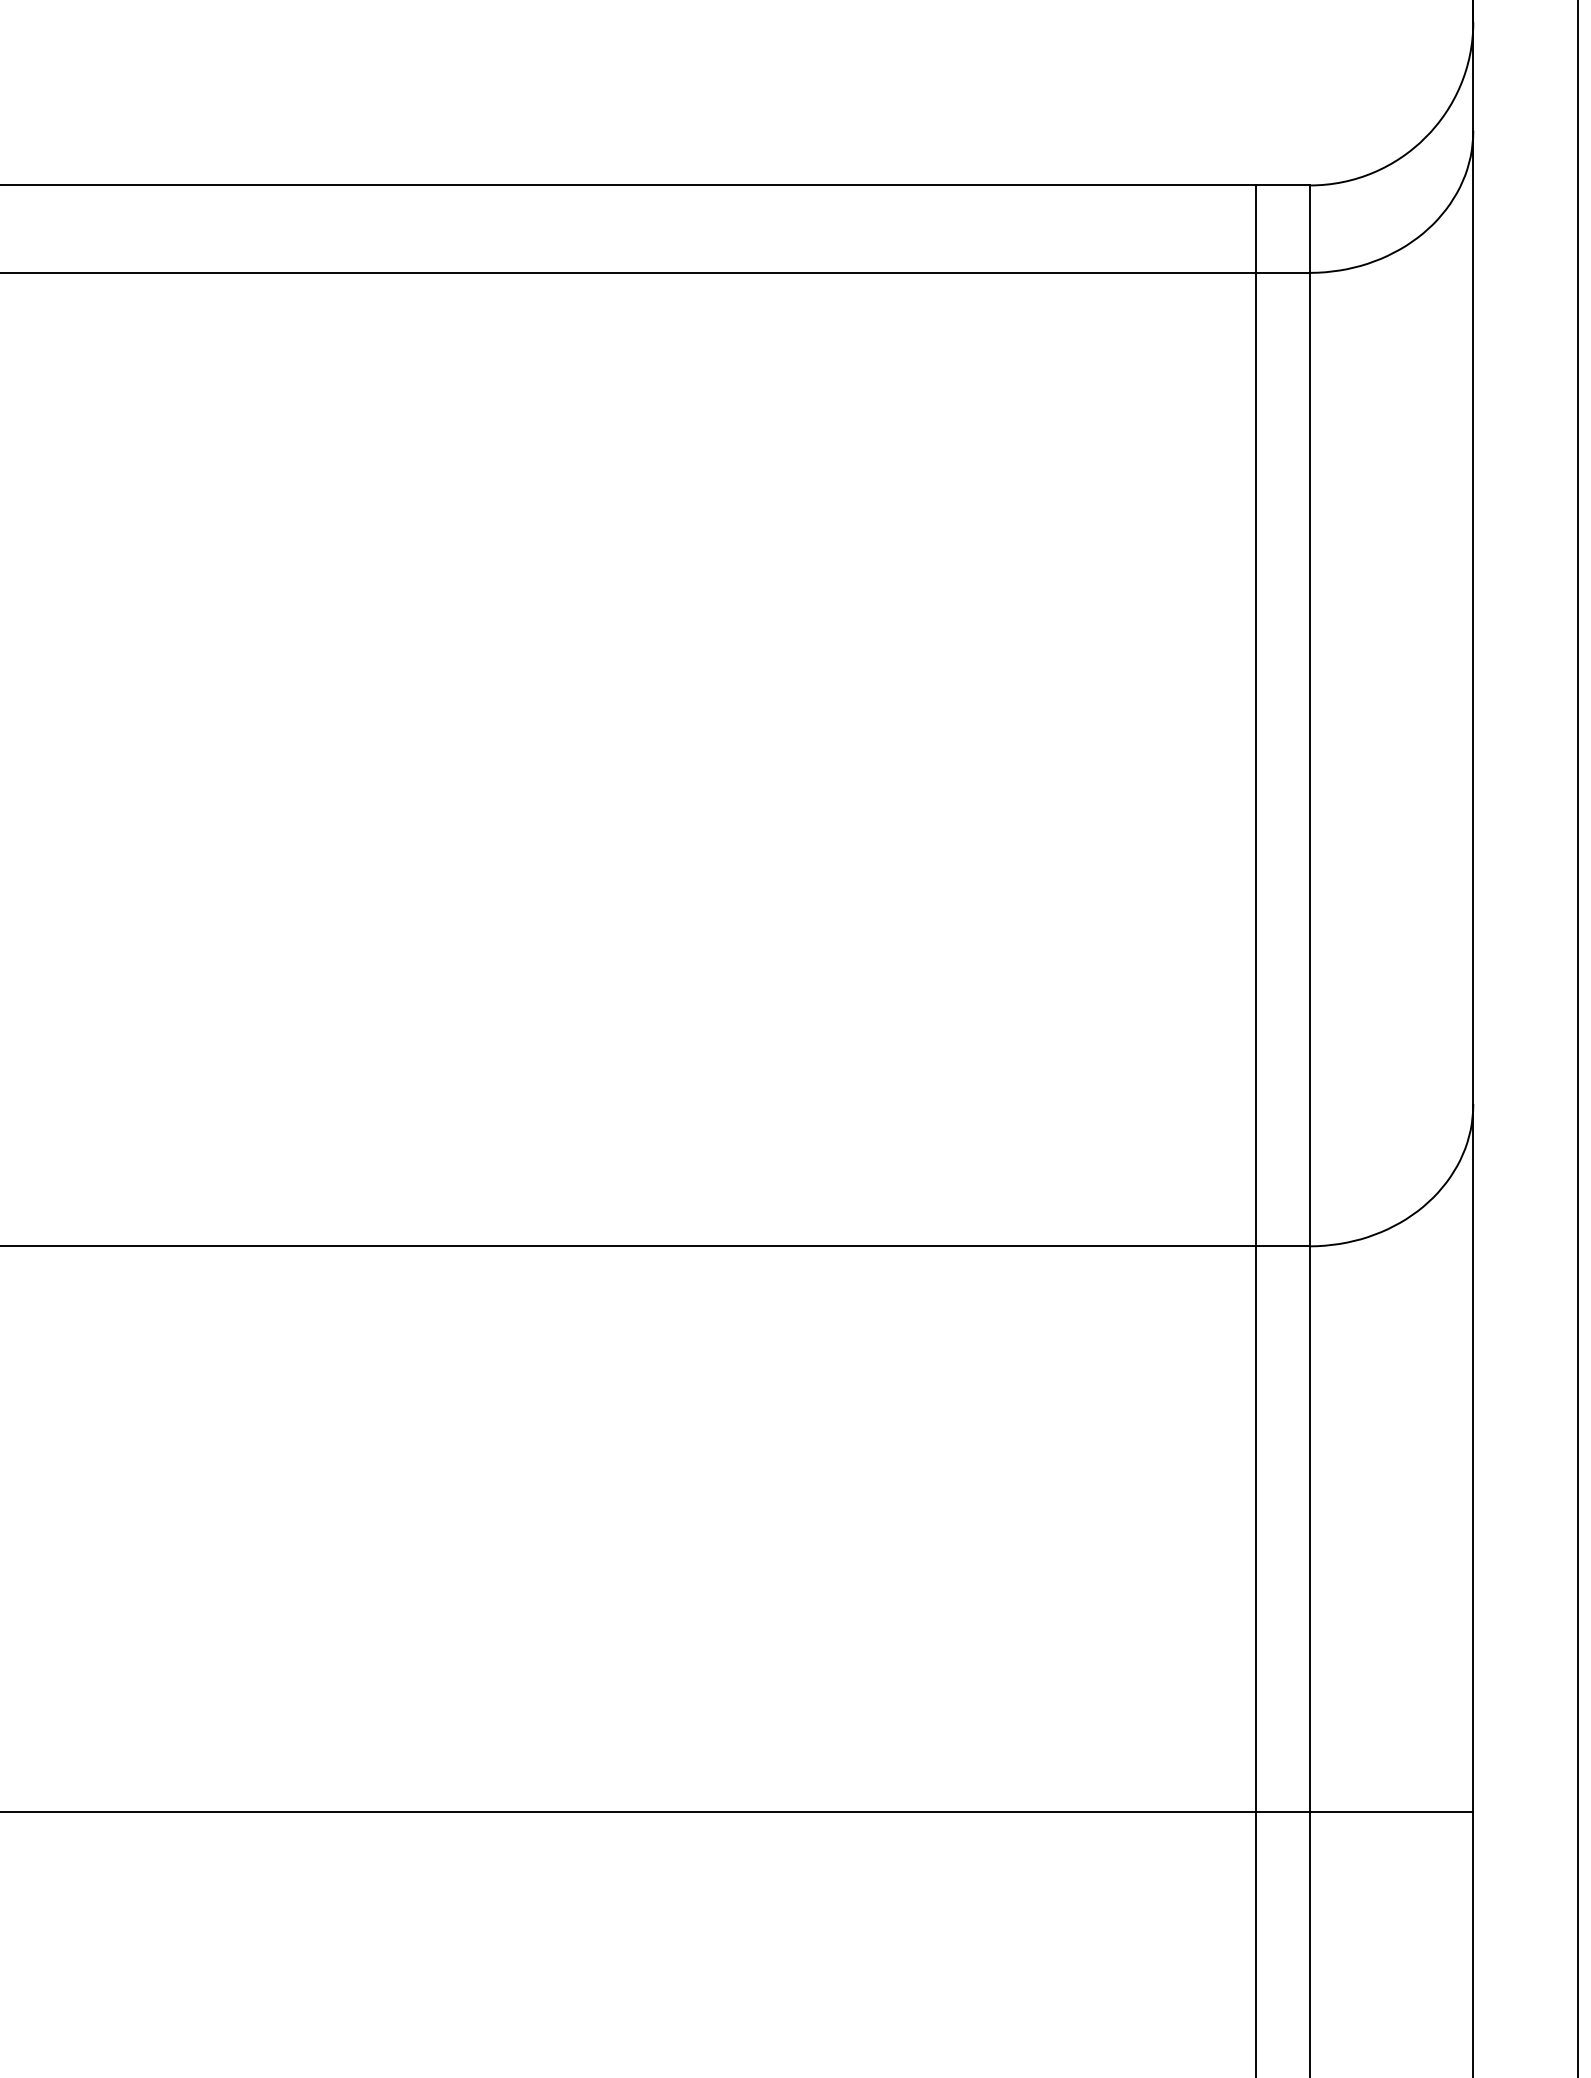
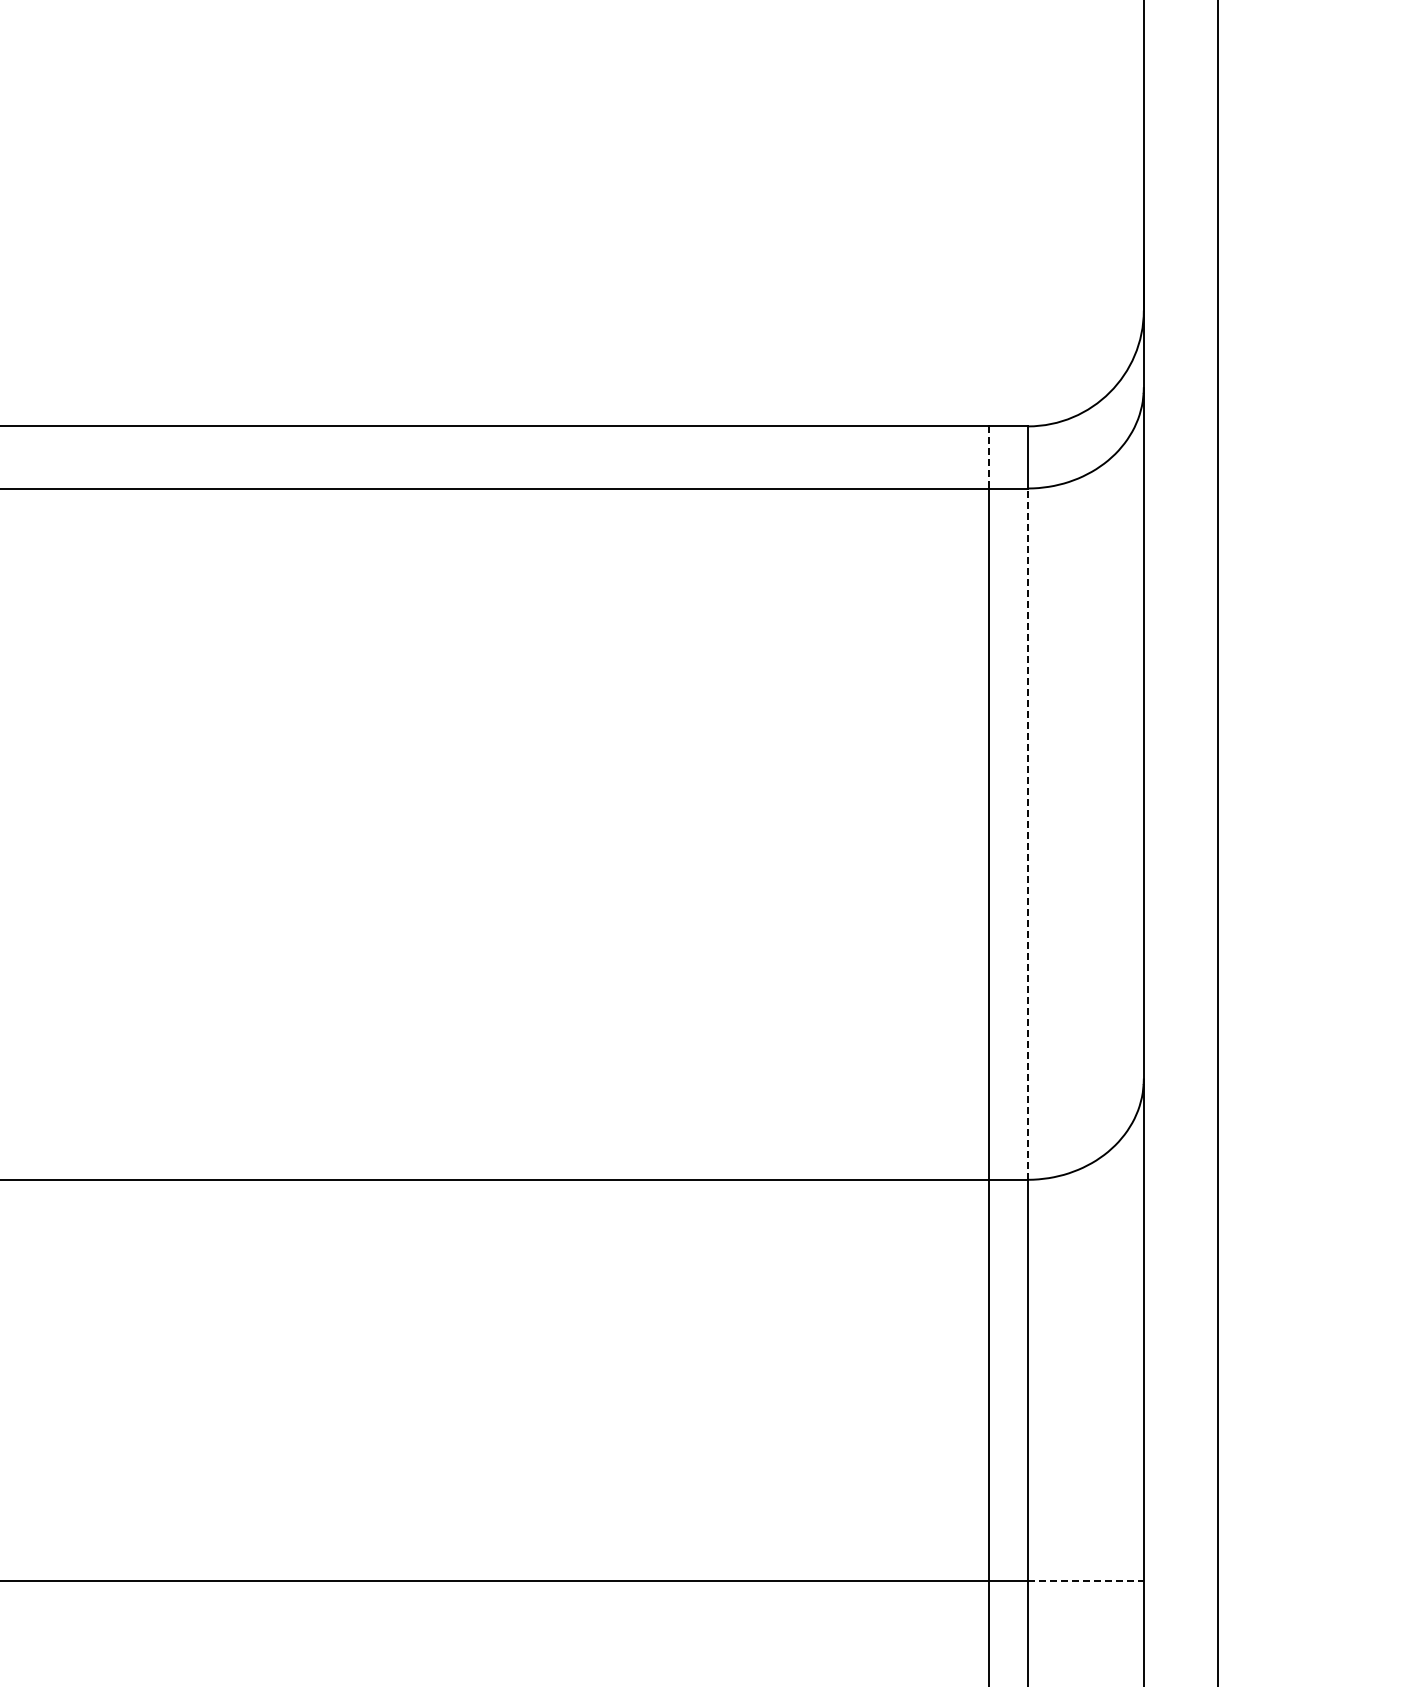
line: (1255, 229) -> (989, 457), solid -> dashed
line: (1309, 760) -> (1027, 834), solid -> dashed
line: (1391, 1811) -> (1085, 1581), solid -> dashed

